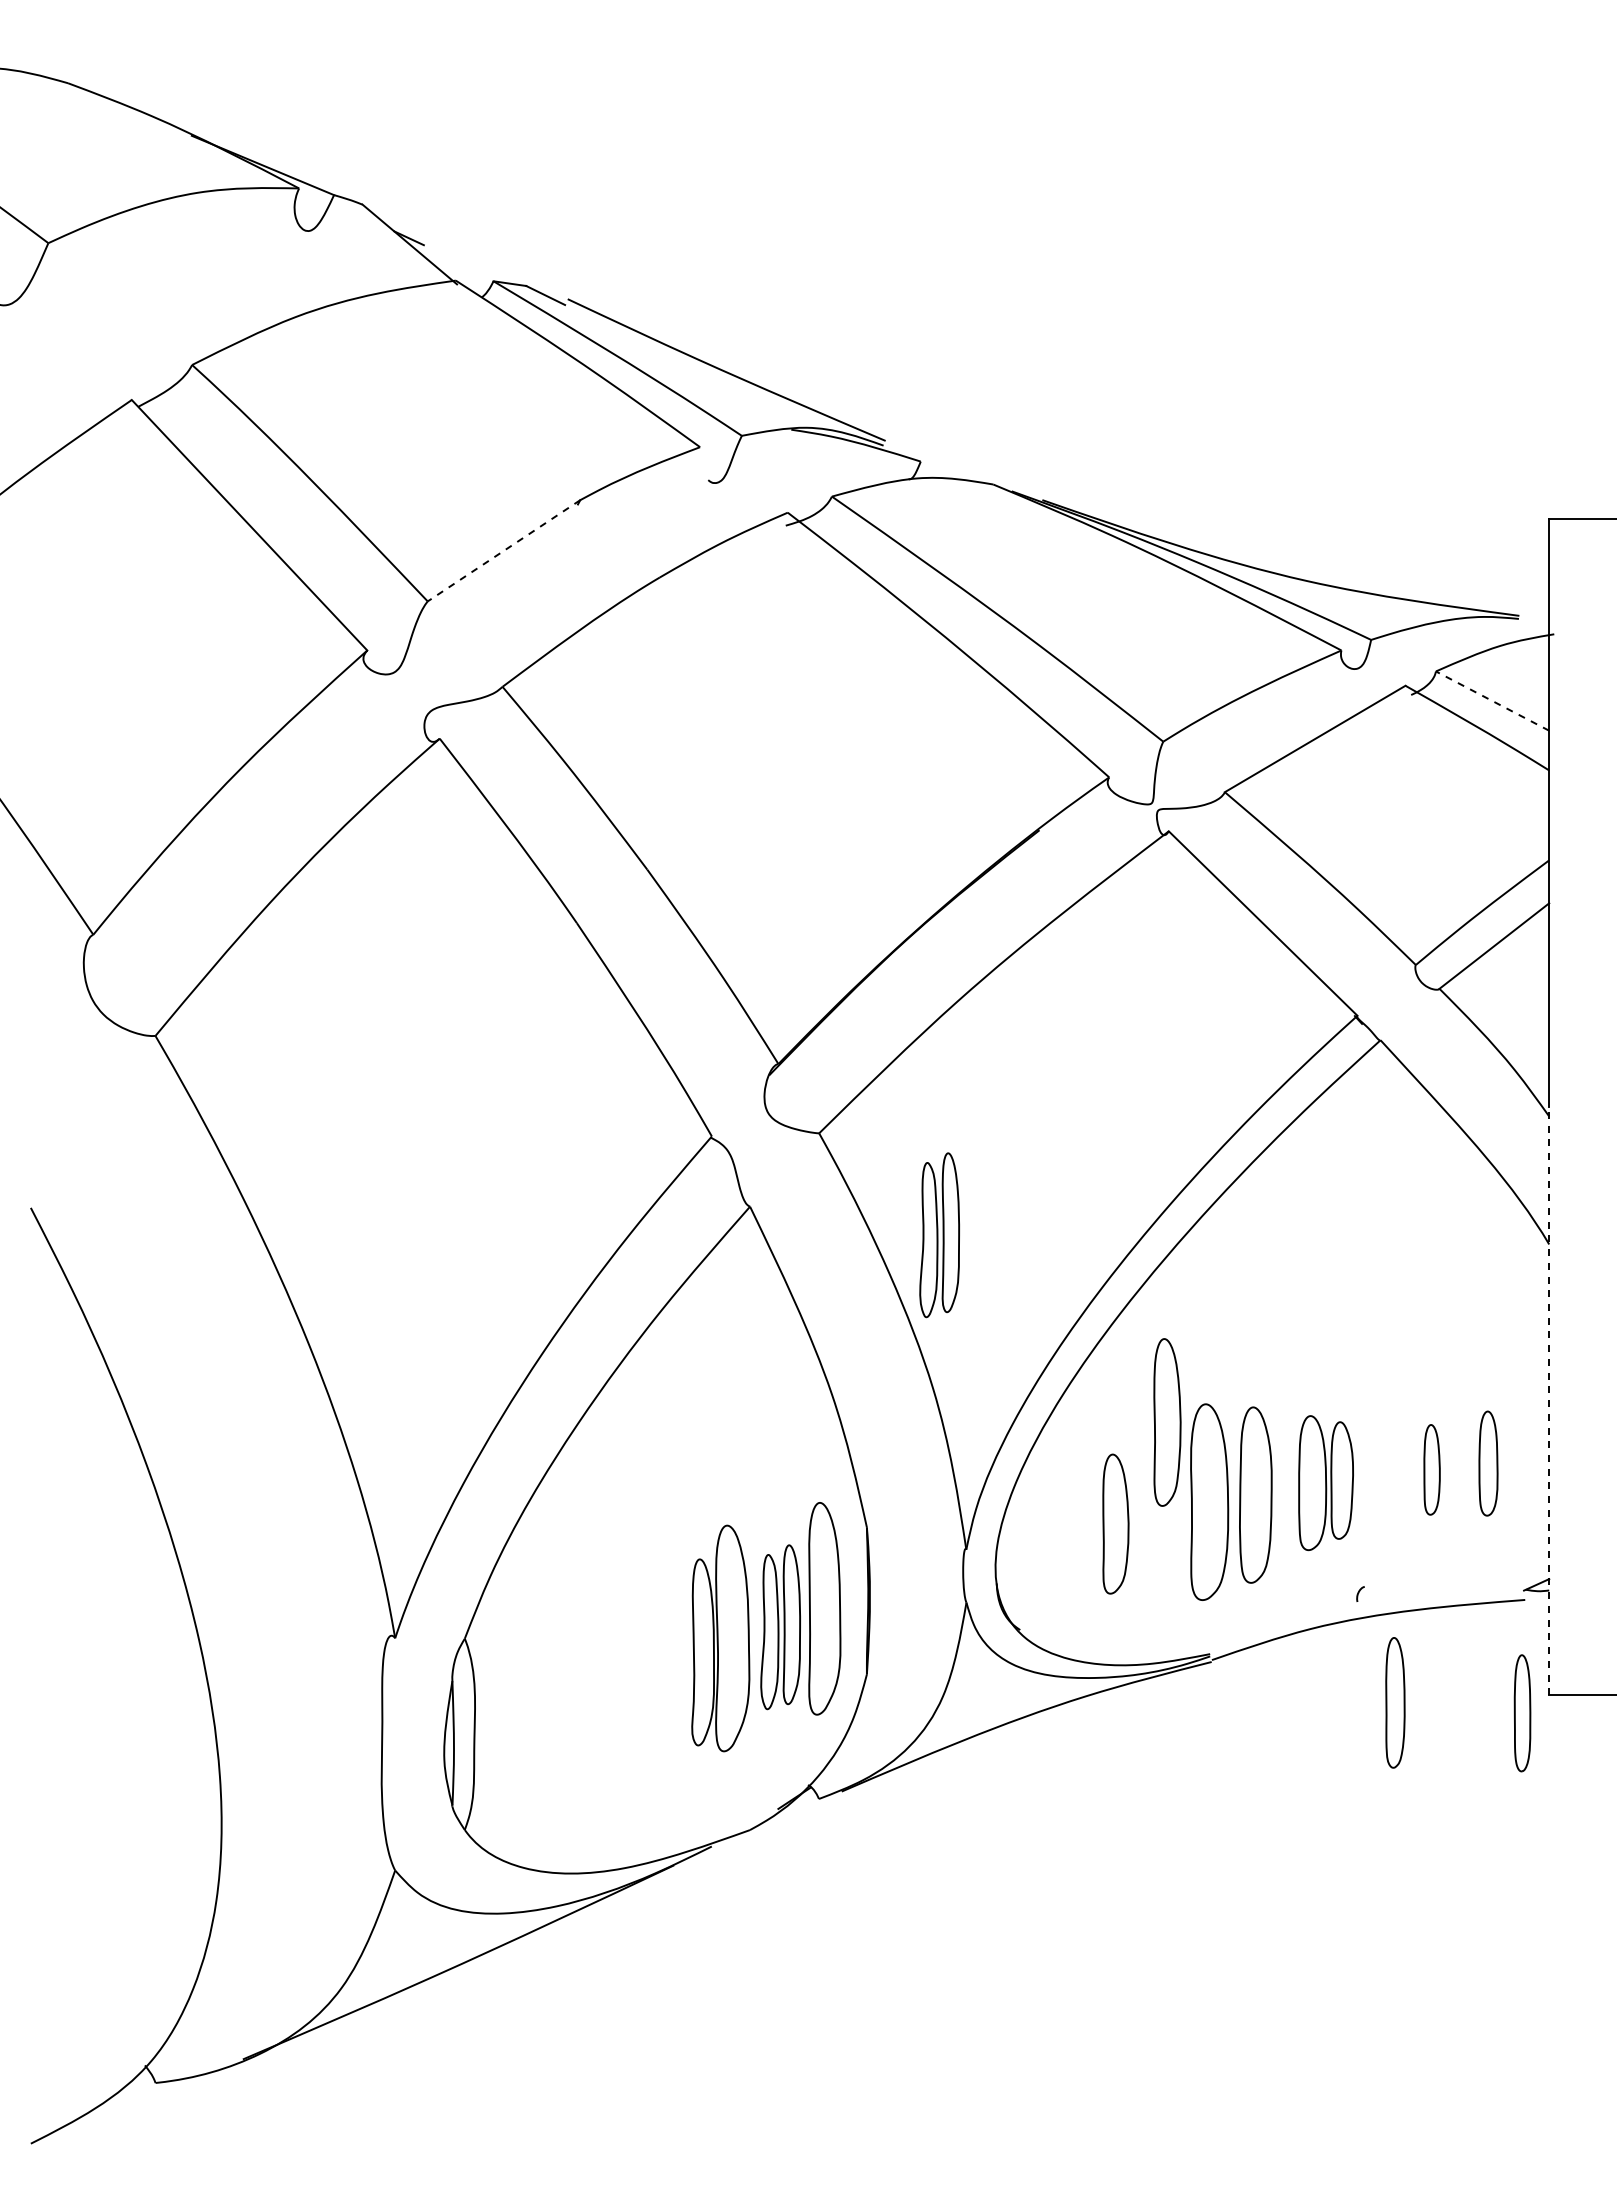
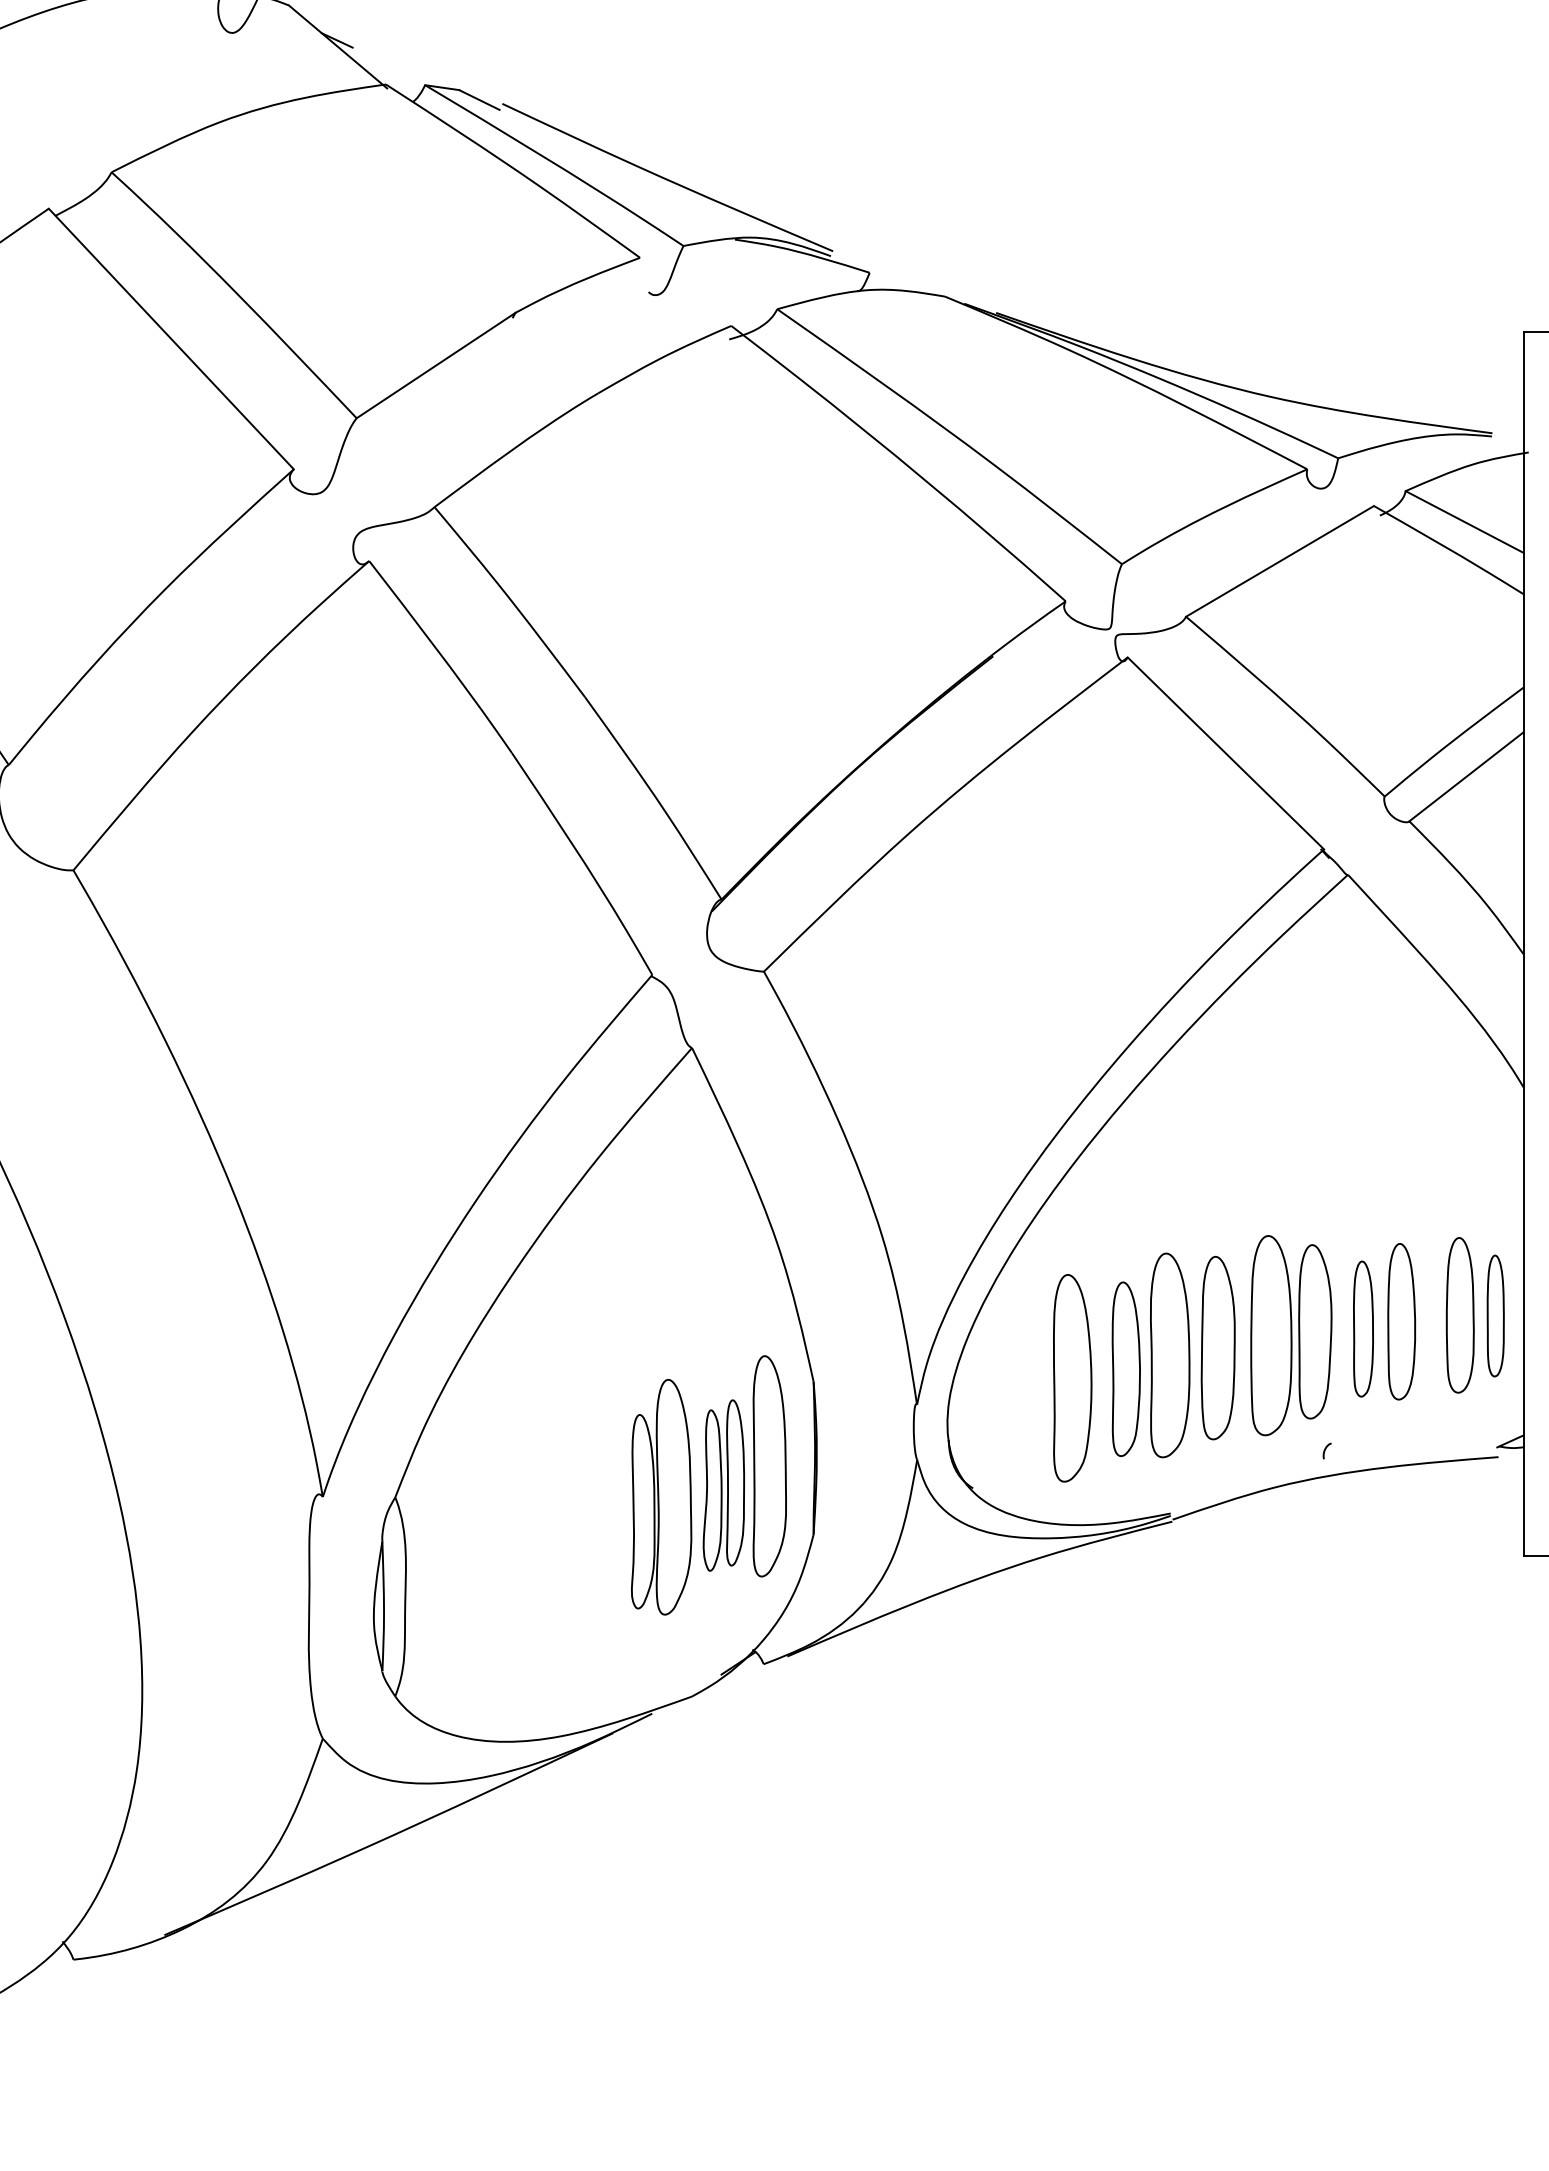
line: (504, 550) -> (436, 365), dashed -> solid
line: (1492, 701) -> (1464, 522), dashed -> solid
part: (939, 1235) -> (889, 1077), removed
line: (1549, 1400) -> (1523, 1249), dashed -> solid
part: (1167, 1422) -> (1126, 1369), moved
part: (1488, 1463) -> (1460, 1315), size x1.43
part: (1431, 1469) -> (1401, 1321), size x1.67
part: (1325, 1482) -> (1290, 1334), size x1.43
part: (1115, 1523) -> (1072, 1377), size x1.43
part: (1395, 1702) -> (1363, 1328), moved
part: (1522, 1713) -> (1495, 1316), moved

